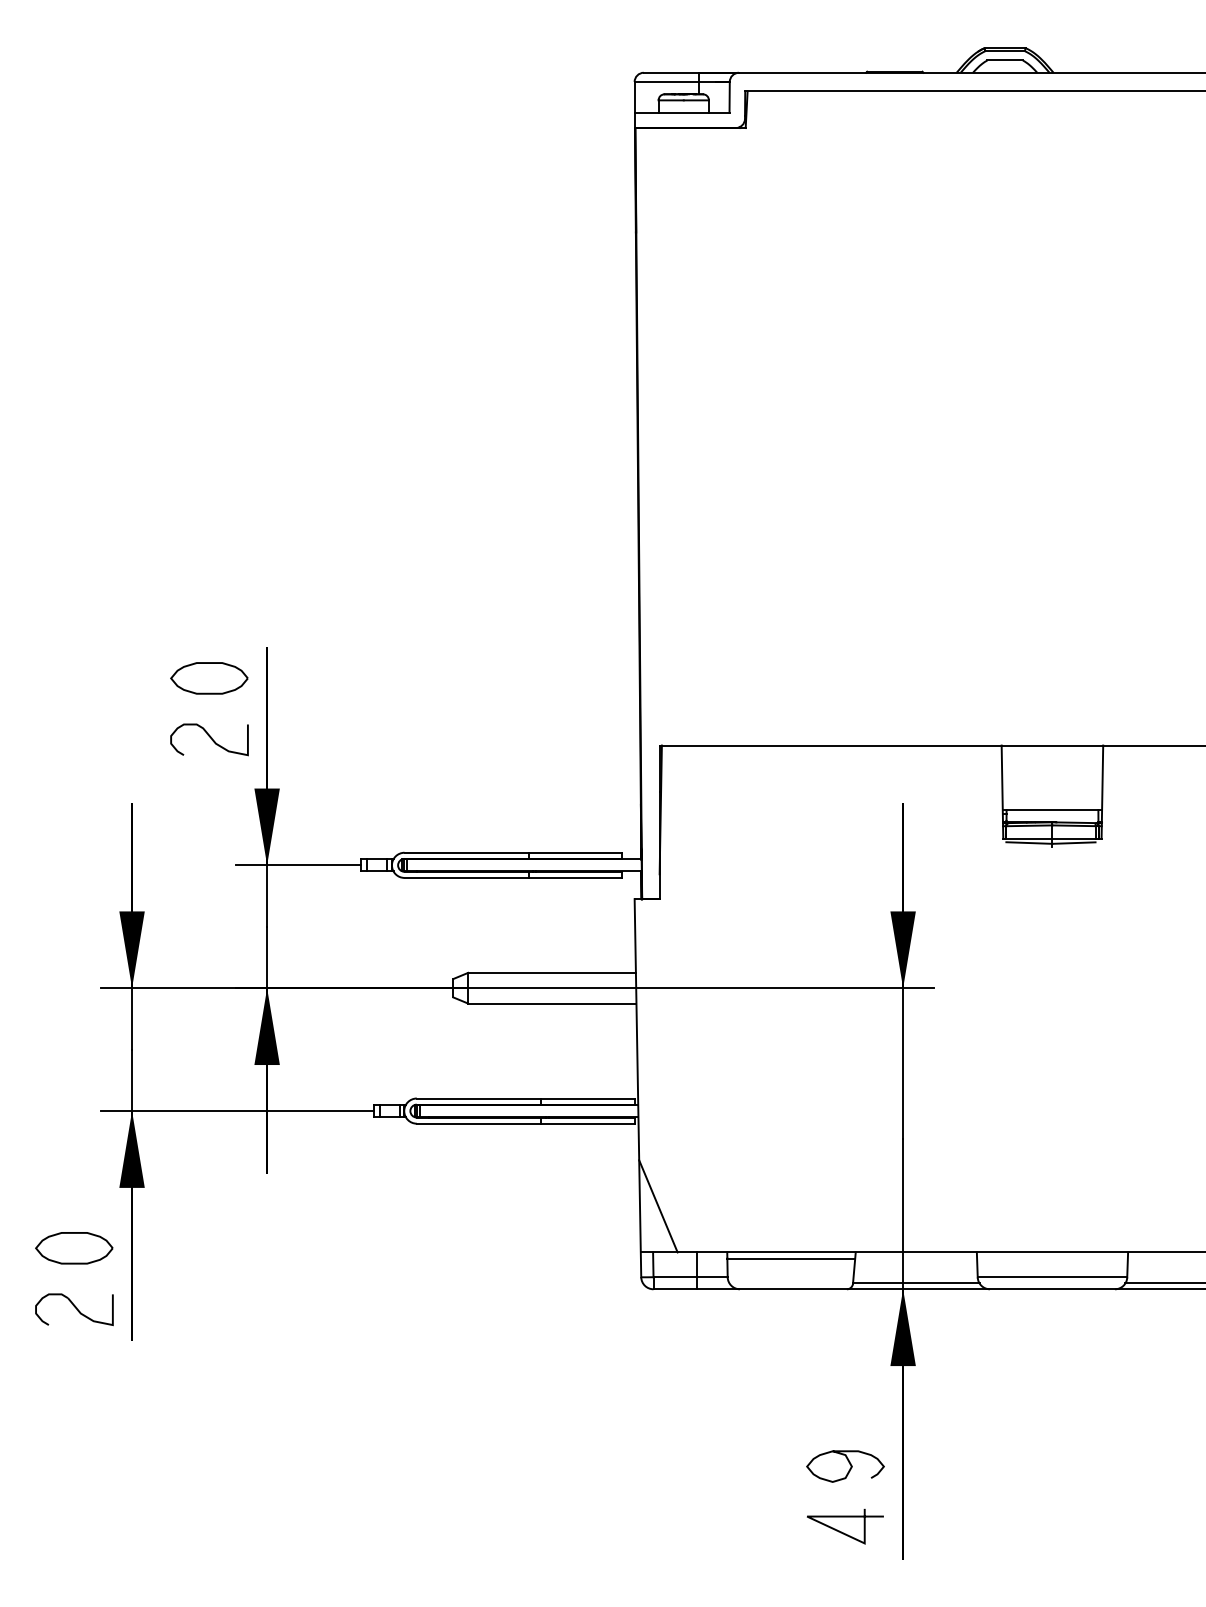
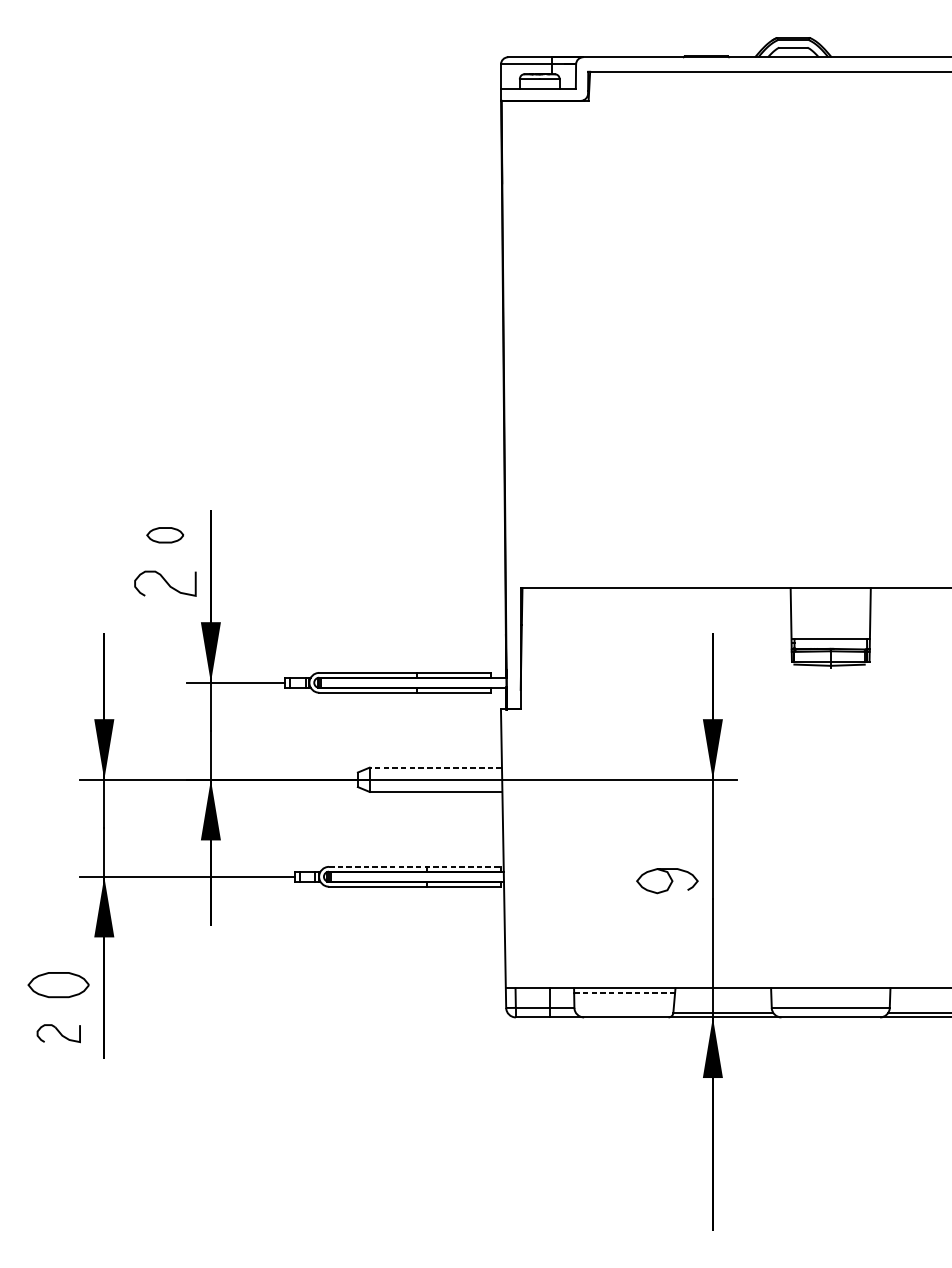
part: (209, 678) -> (165, 535), size x0.6
line: (552, 972) -> (436, 767), solid -> dashed
line: (525, 1098) -> (414, 866), solid -> dashed
line: (658, 1206) -> (519, 952), removed
line: (791, 1258) -> (624, 993), solid -> dashed
part: (74, 1309) -> (58, 1033), size x0.7
curve: (849, 1464) -> (670, 879), moved
line: (843, 1532) -> (665, 1209), removed

